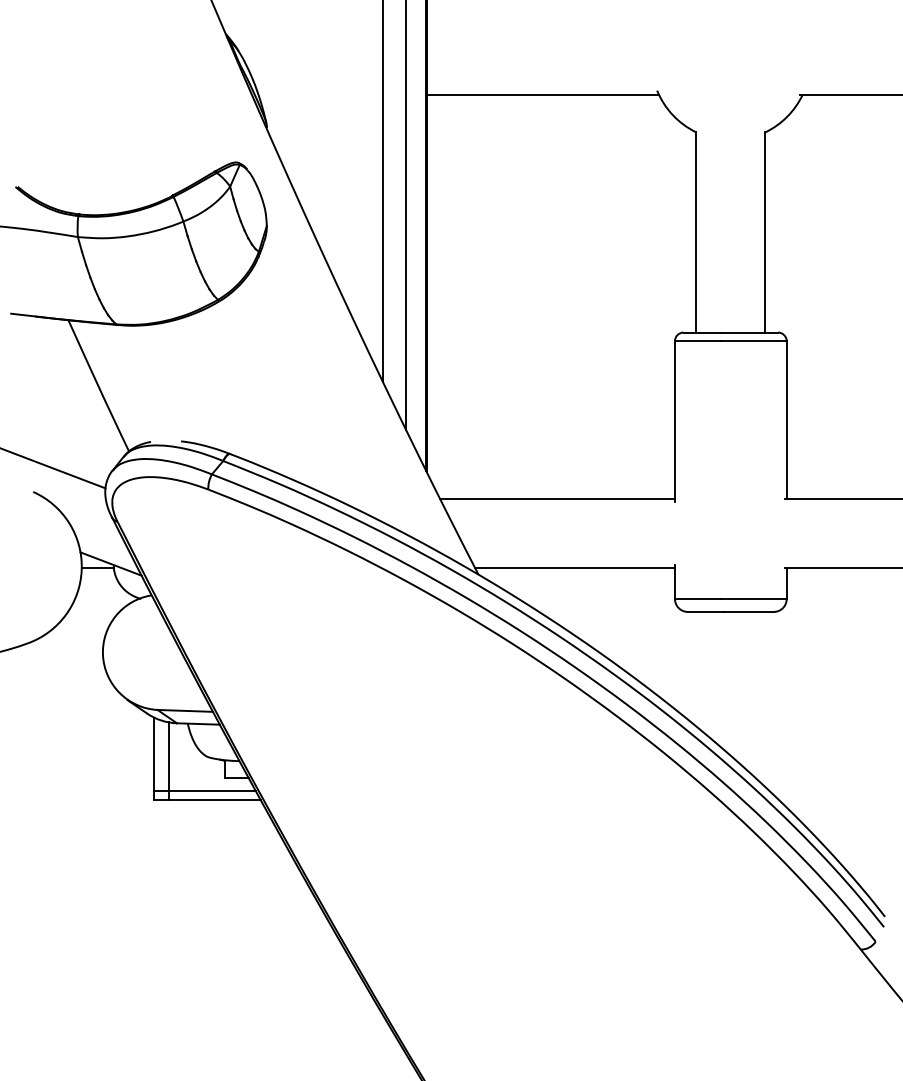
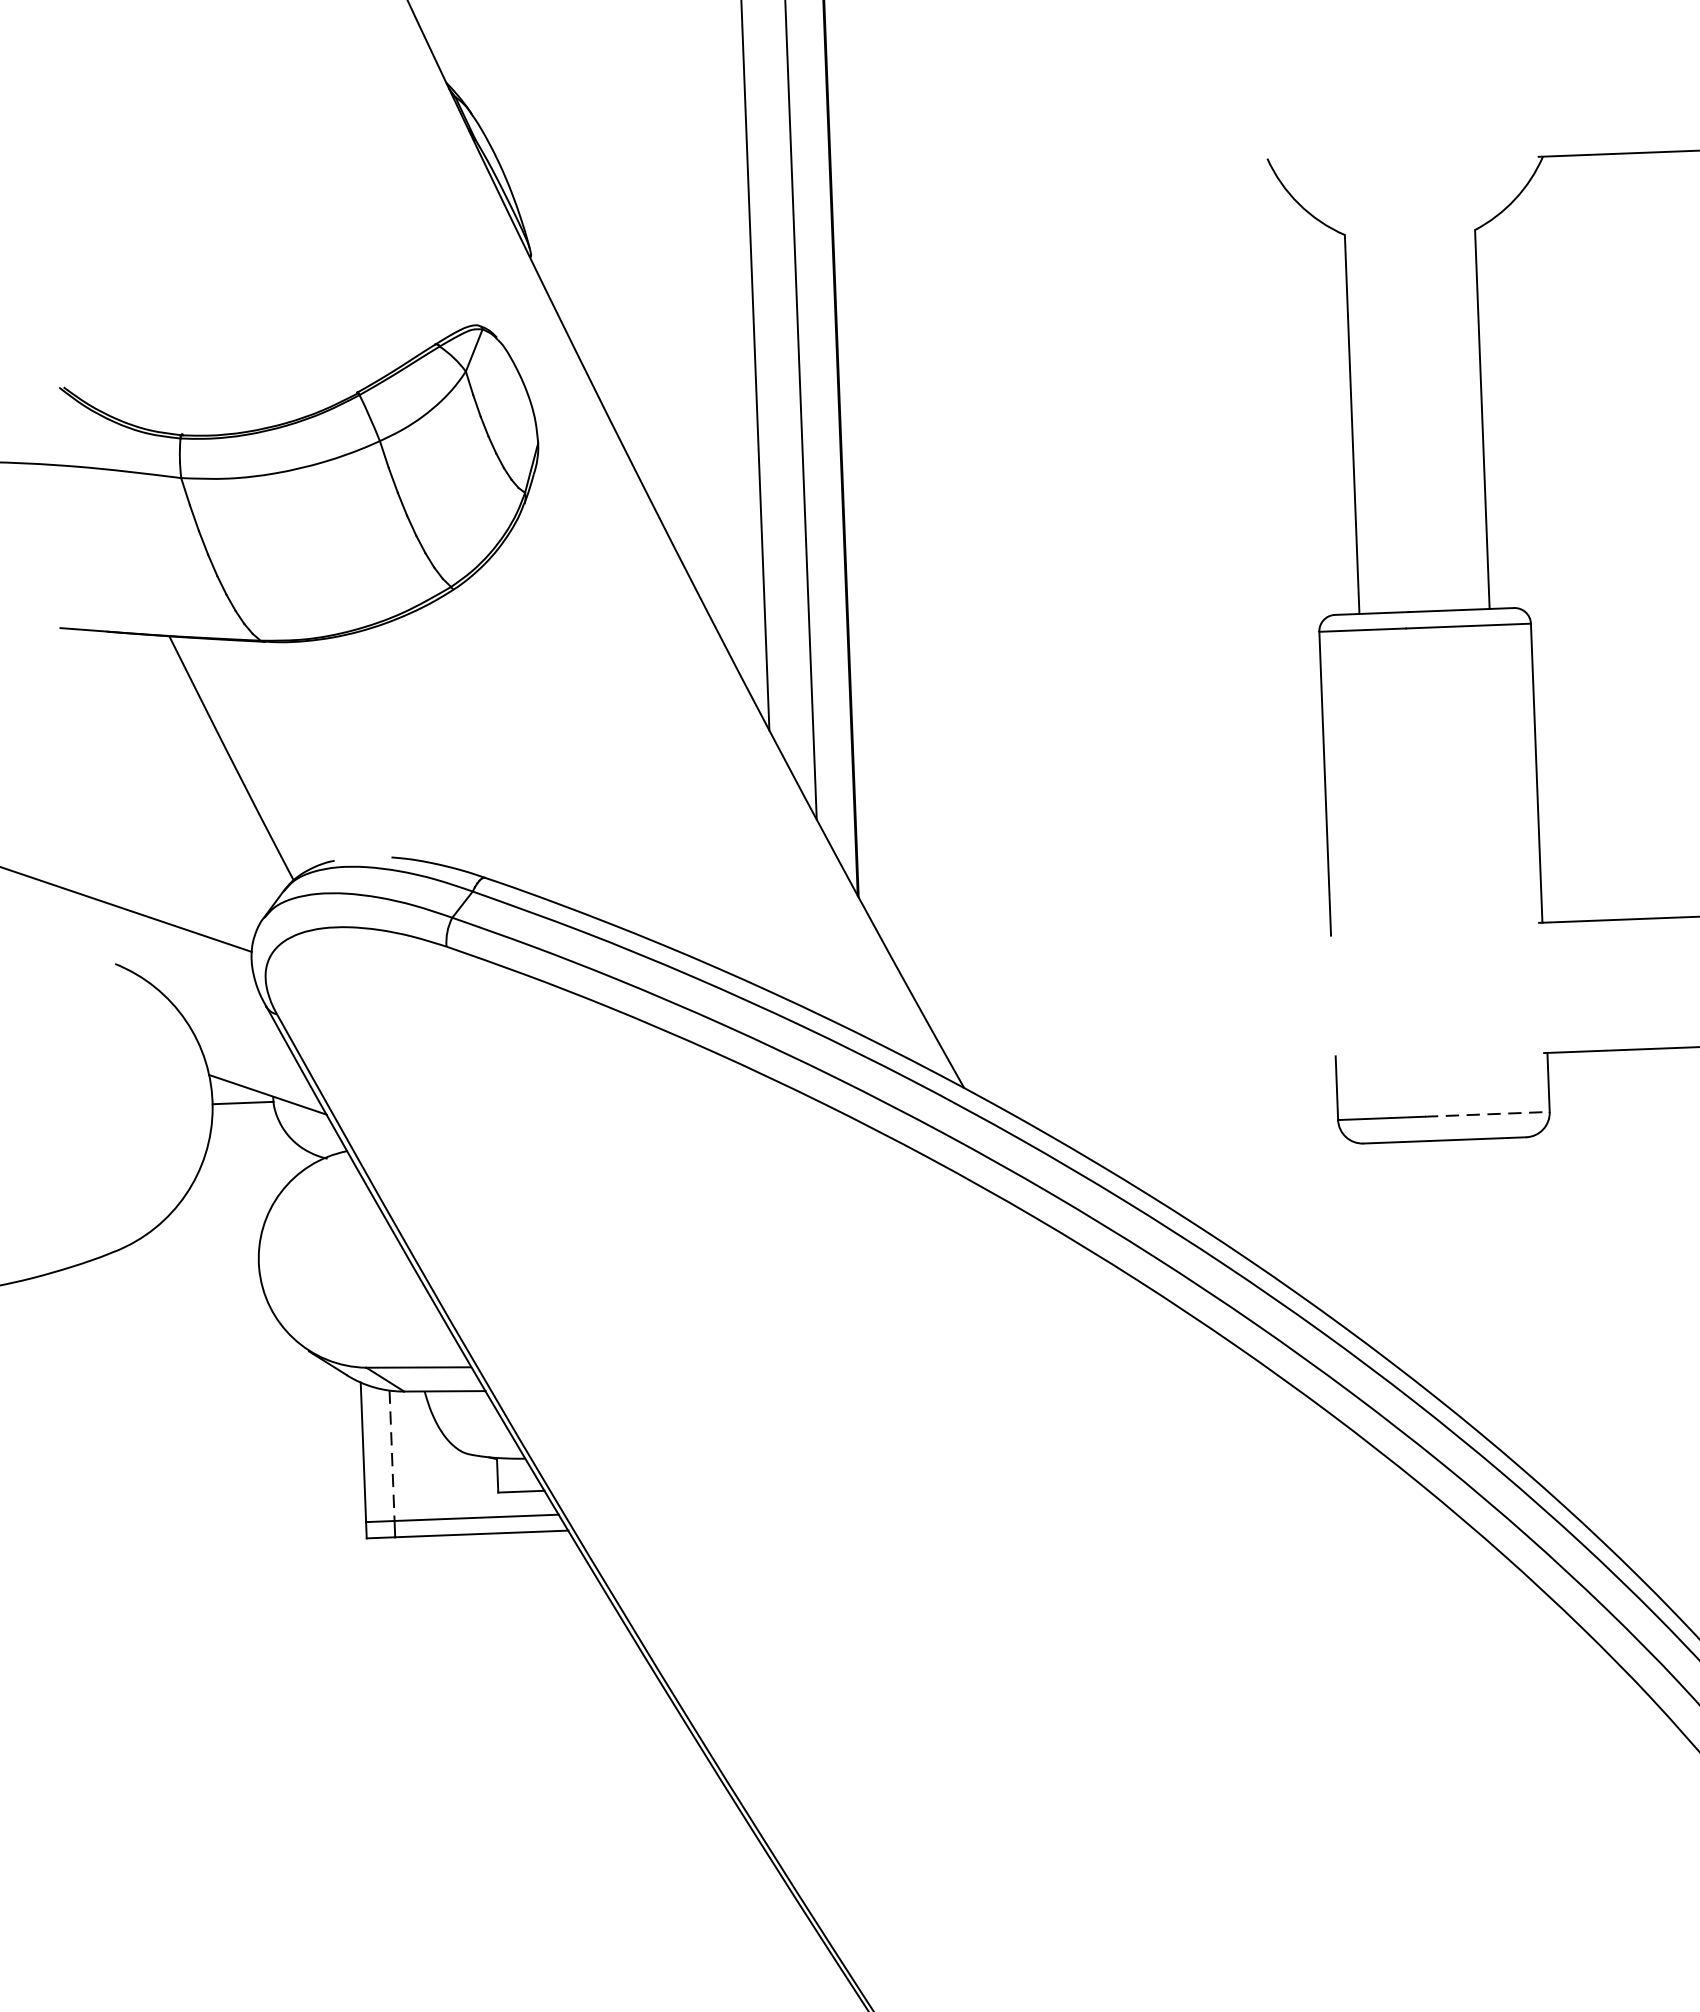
line: (542, 95) -> (1050, 176), removed
line: (557, 499) -> (1108, 940), removed
line: (574, 567) -> (1145, 1067), removed
line: (753, 599) -> (1486, 1115), solid -> dashed
line: (169, 757) -> (392, 1456), solid -> dashed

